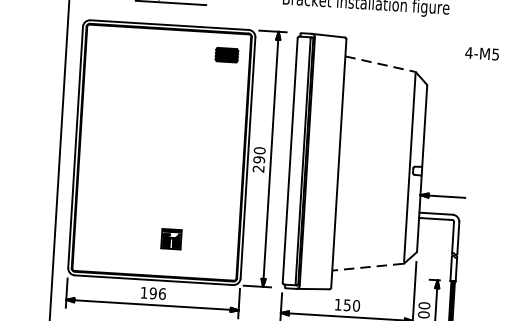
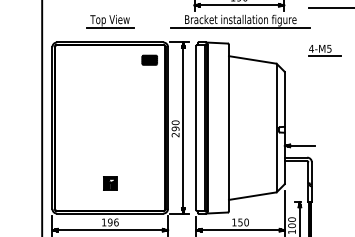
line: (365, 14) -> (240, 27), added
line: (380, 63) -> (252, 59), dashed -> solid
line: (487, 65) -> (324, 56), added
part: (171, 239) -> (110, 183), moved
line: (367, 267) -> (252, 196), dashed -> solid

